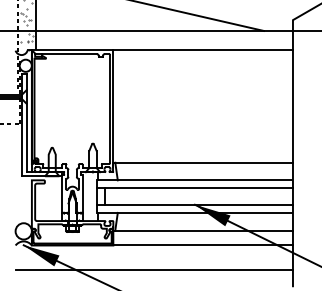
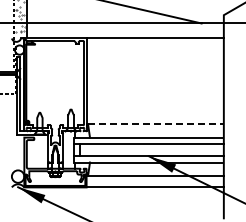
line: (204, 163) -> (156, 124), solid -> dashed
line: (153, 270) -> (117, 206), removed

